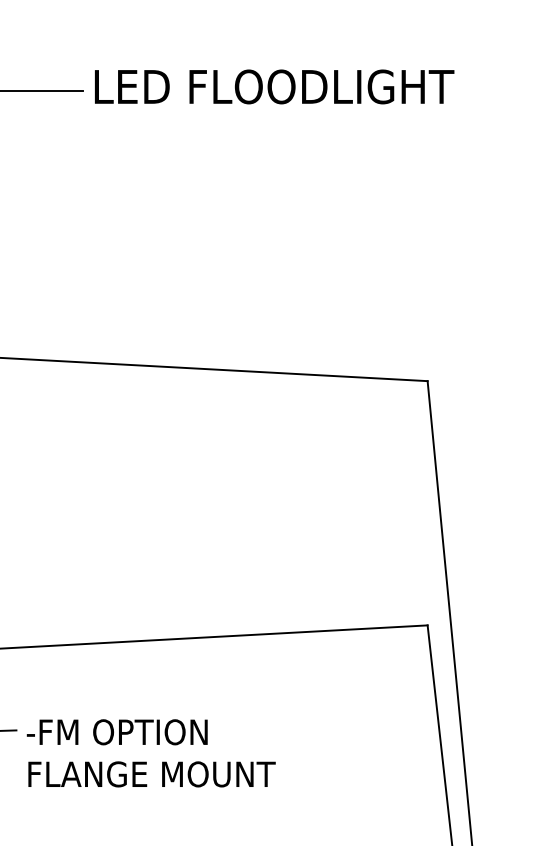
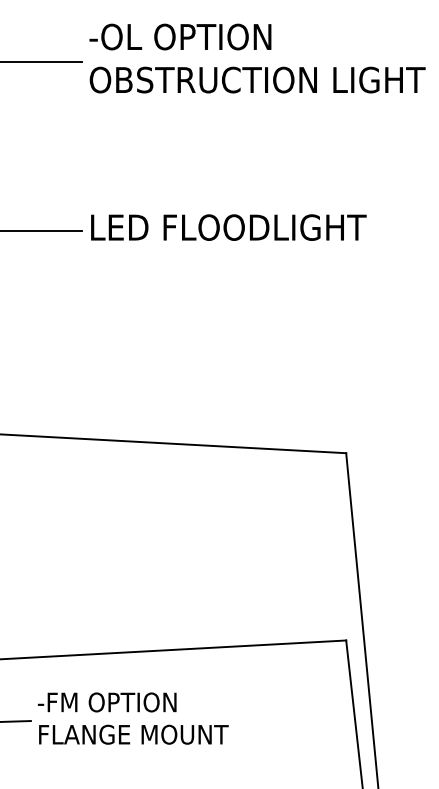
text: (151, 753) -> (133, 718), moved

